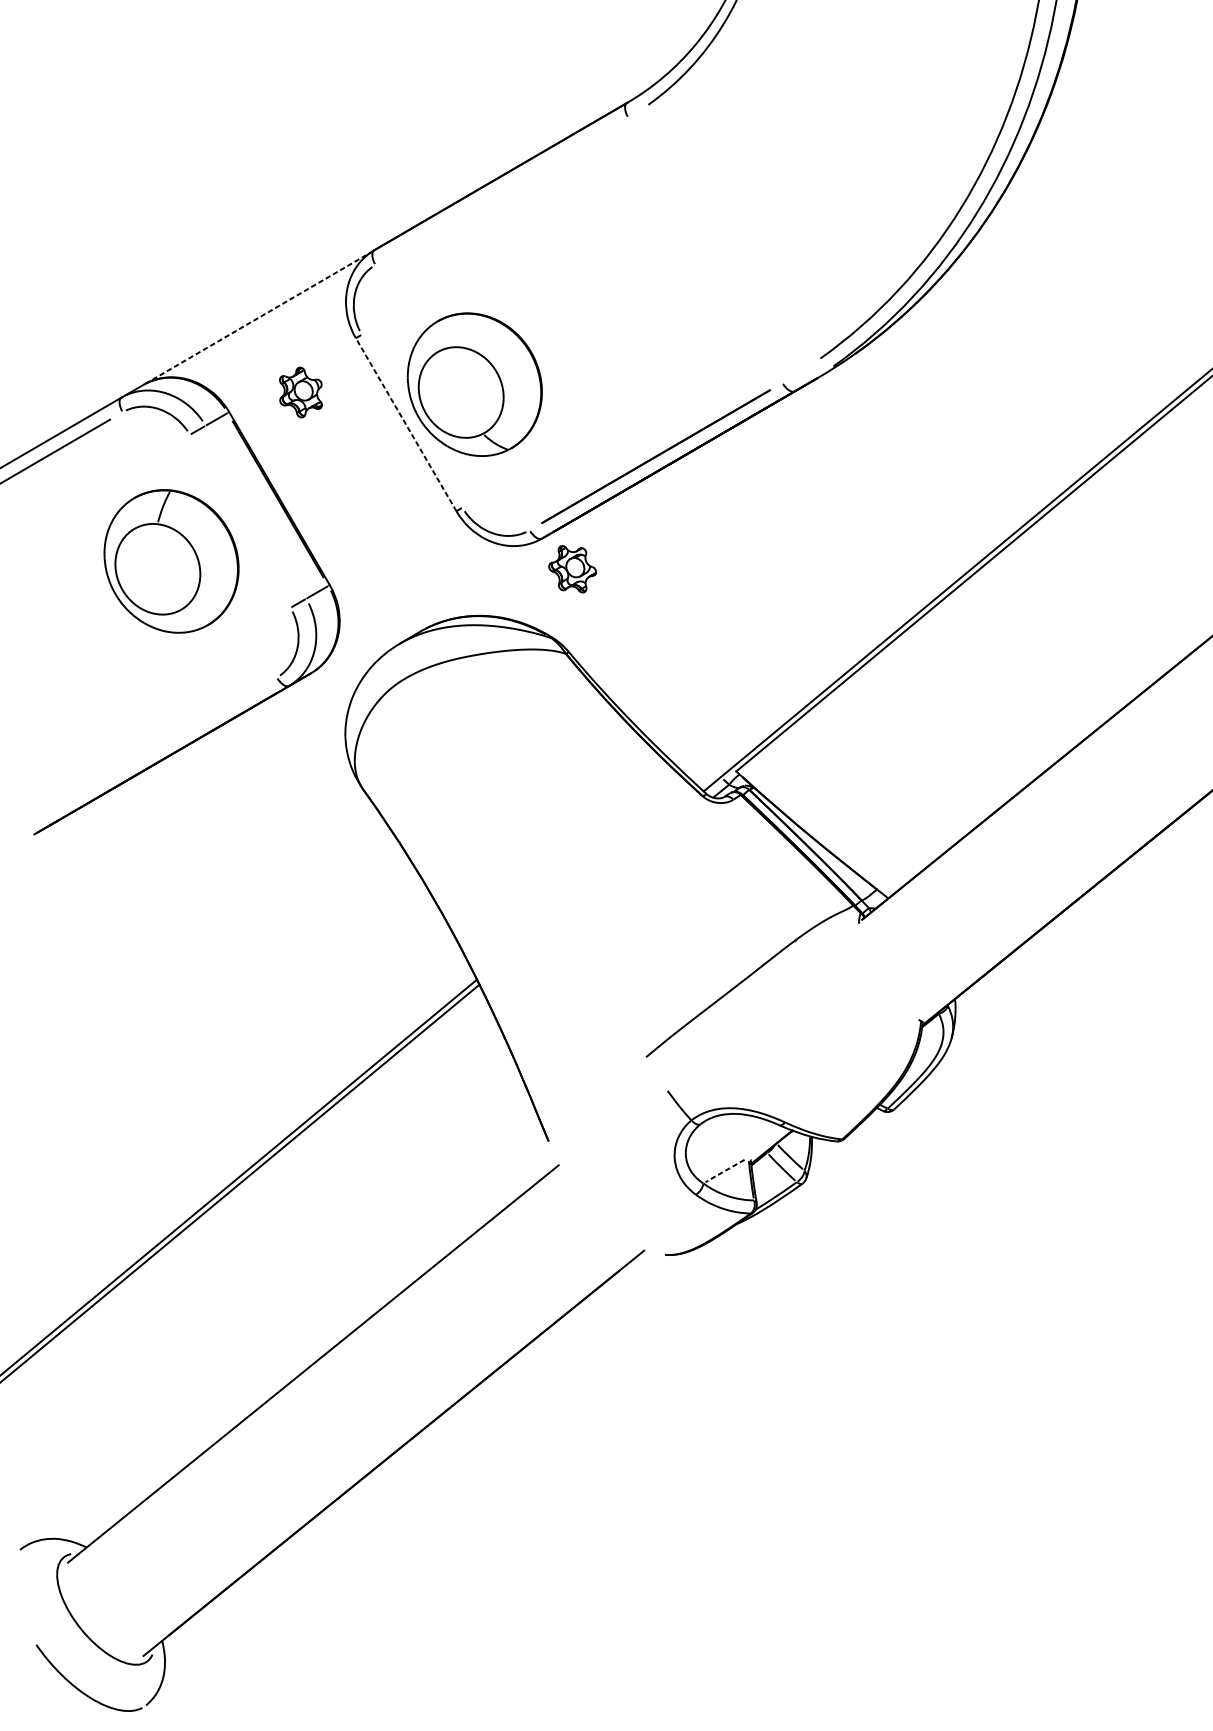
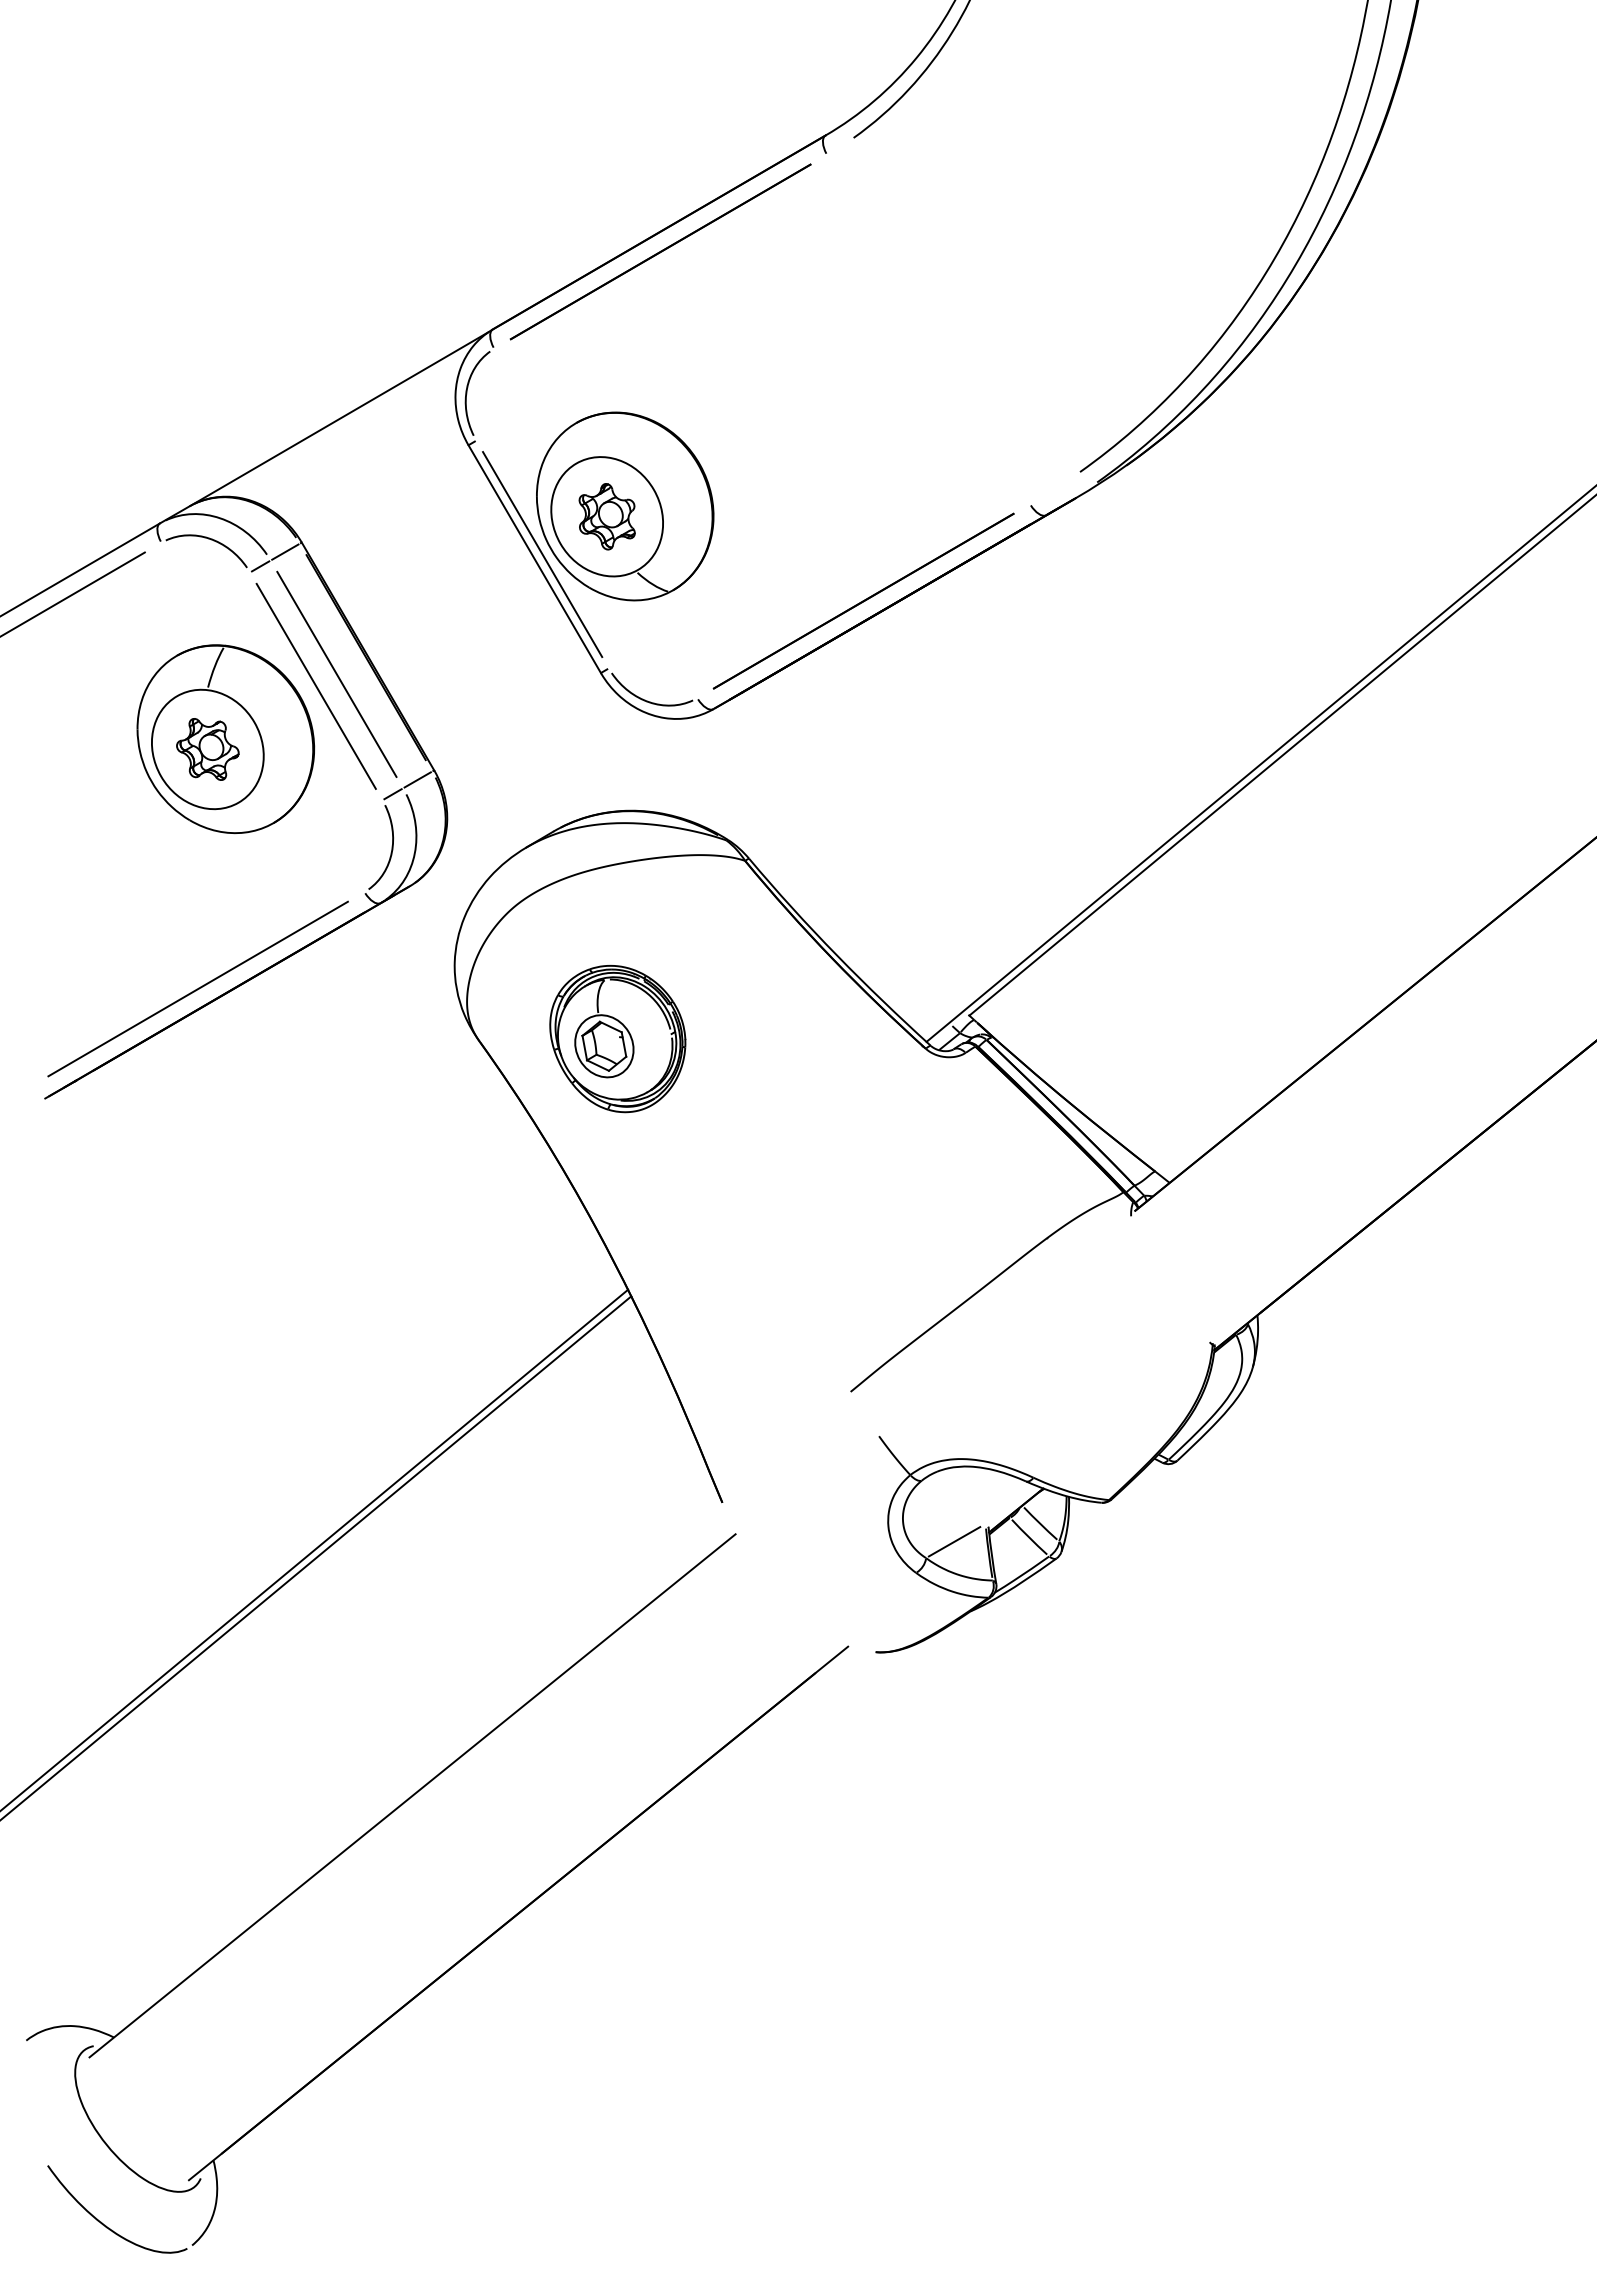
line: (501, 191) -> (660, 251), added
line: (257, 317) -> (339, 418), dashed -> solid
part: (300, 392) -> (606, 516), moved
line: (412, 421) -> (542, 554), added
line: (405, 424) -> (534, 559), dashed -> solid
line: (255, 511) -> (336, 673), added
line: (239, 520) -> (315, 685), added
part: (572, 569) -> (207, 749), moved
line: (150, 750) -> (197, 988), added
part: (469, 789) -> (617, 1039), added
line: (724, 1170) -> (954, 1541), dashed -> solid

